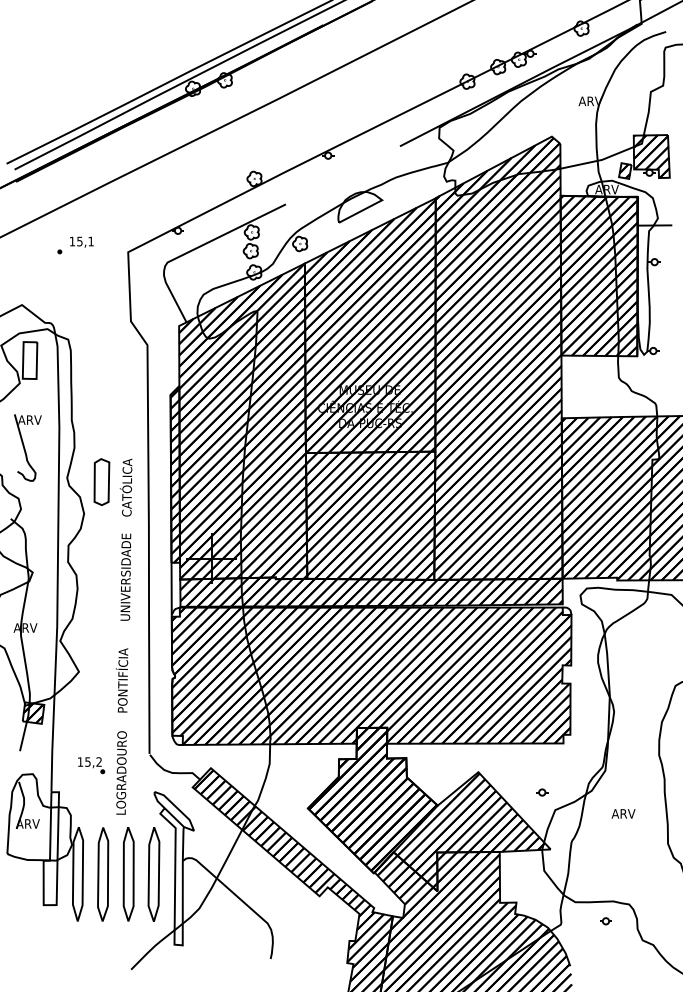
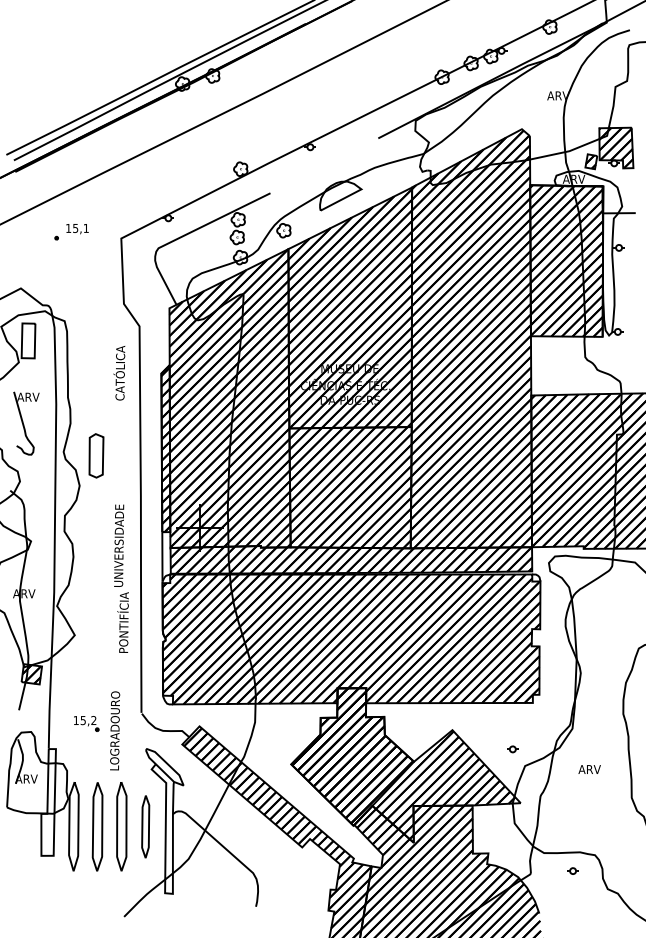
text: (125, 487) -> (118, 373), moved
text: (121, 680) -> (122, 622), moved
part: (153, 874) -> (145, 826), size x0.7

